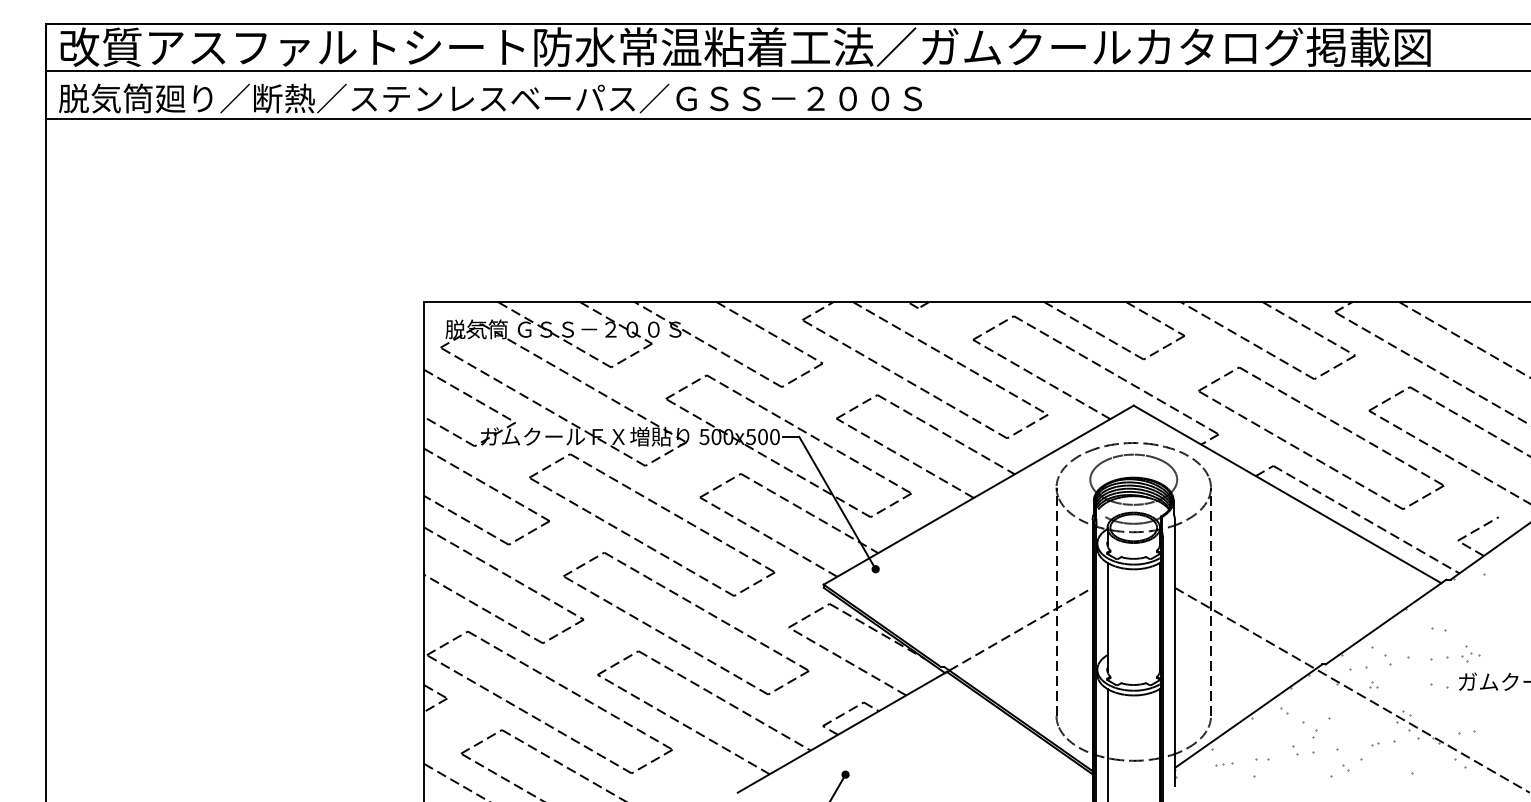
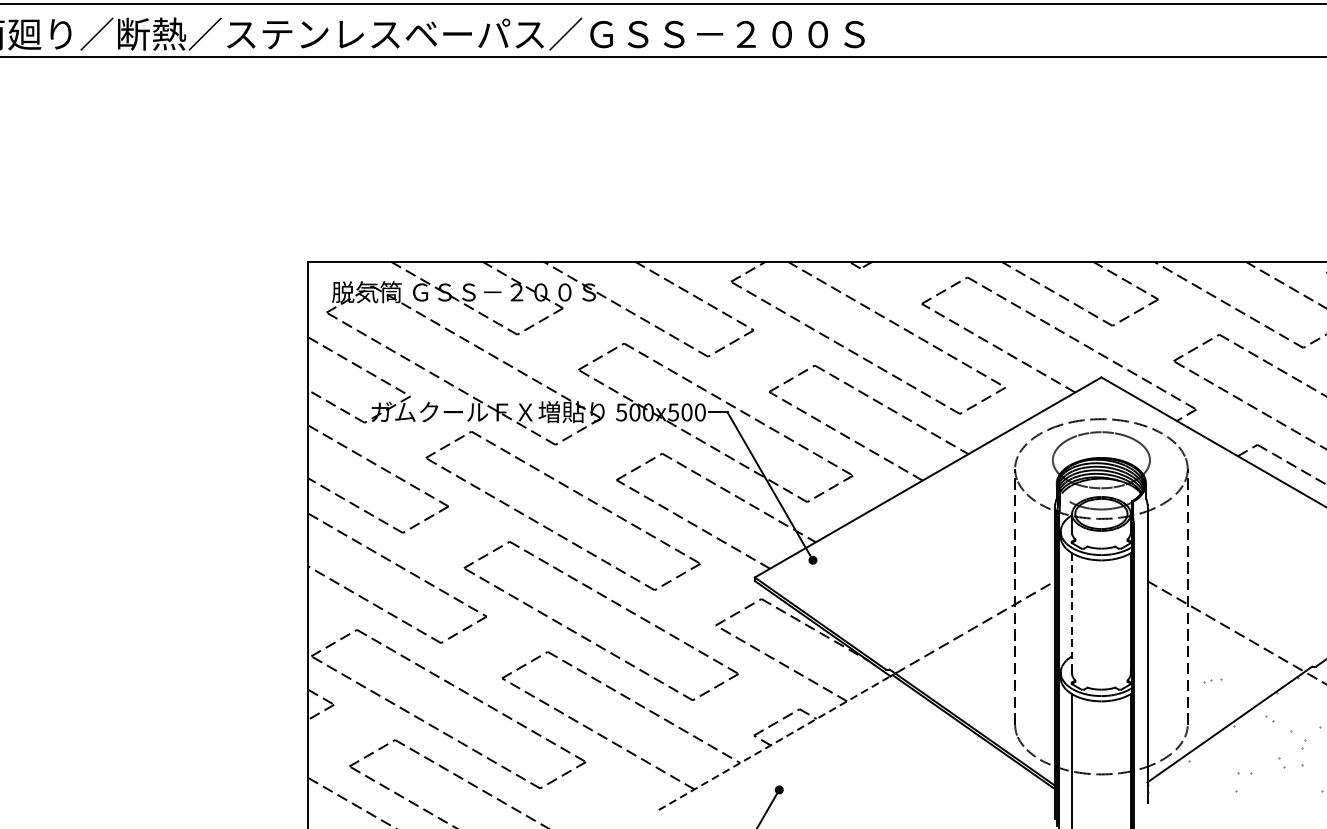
line: (1107, 617) -> (1072, 614), solid -> dashed
line: (844, 731) -> (778, 741), solid -> dashed
part: (1224, 764) -> (1212, 681), moved

